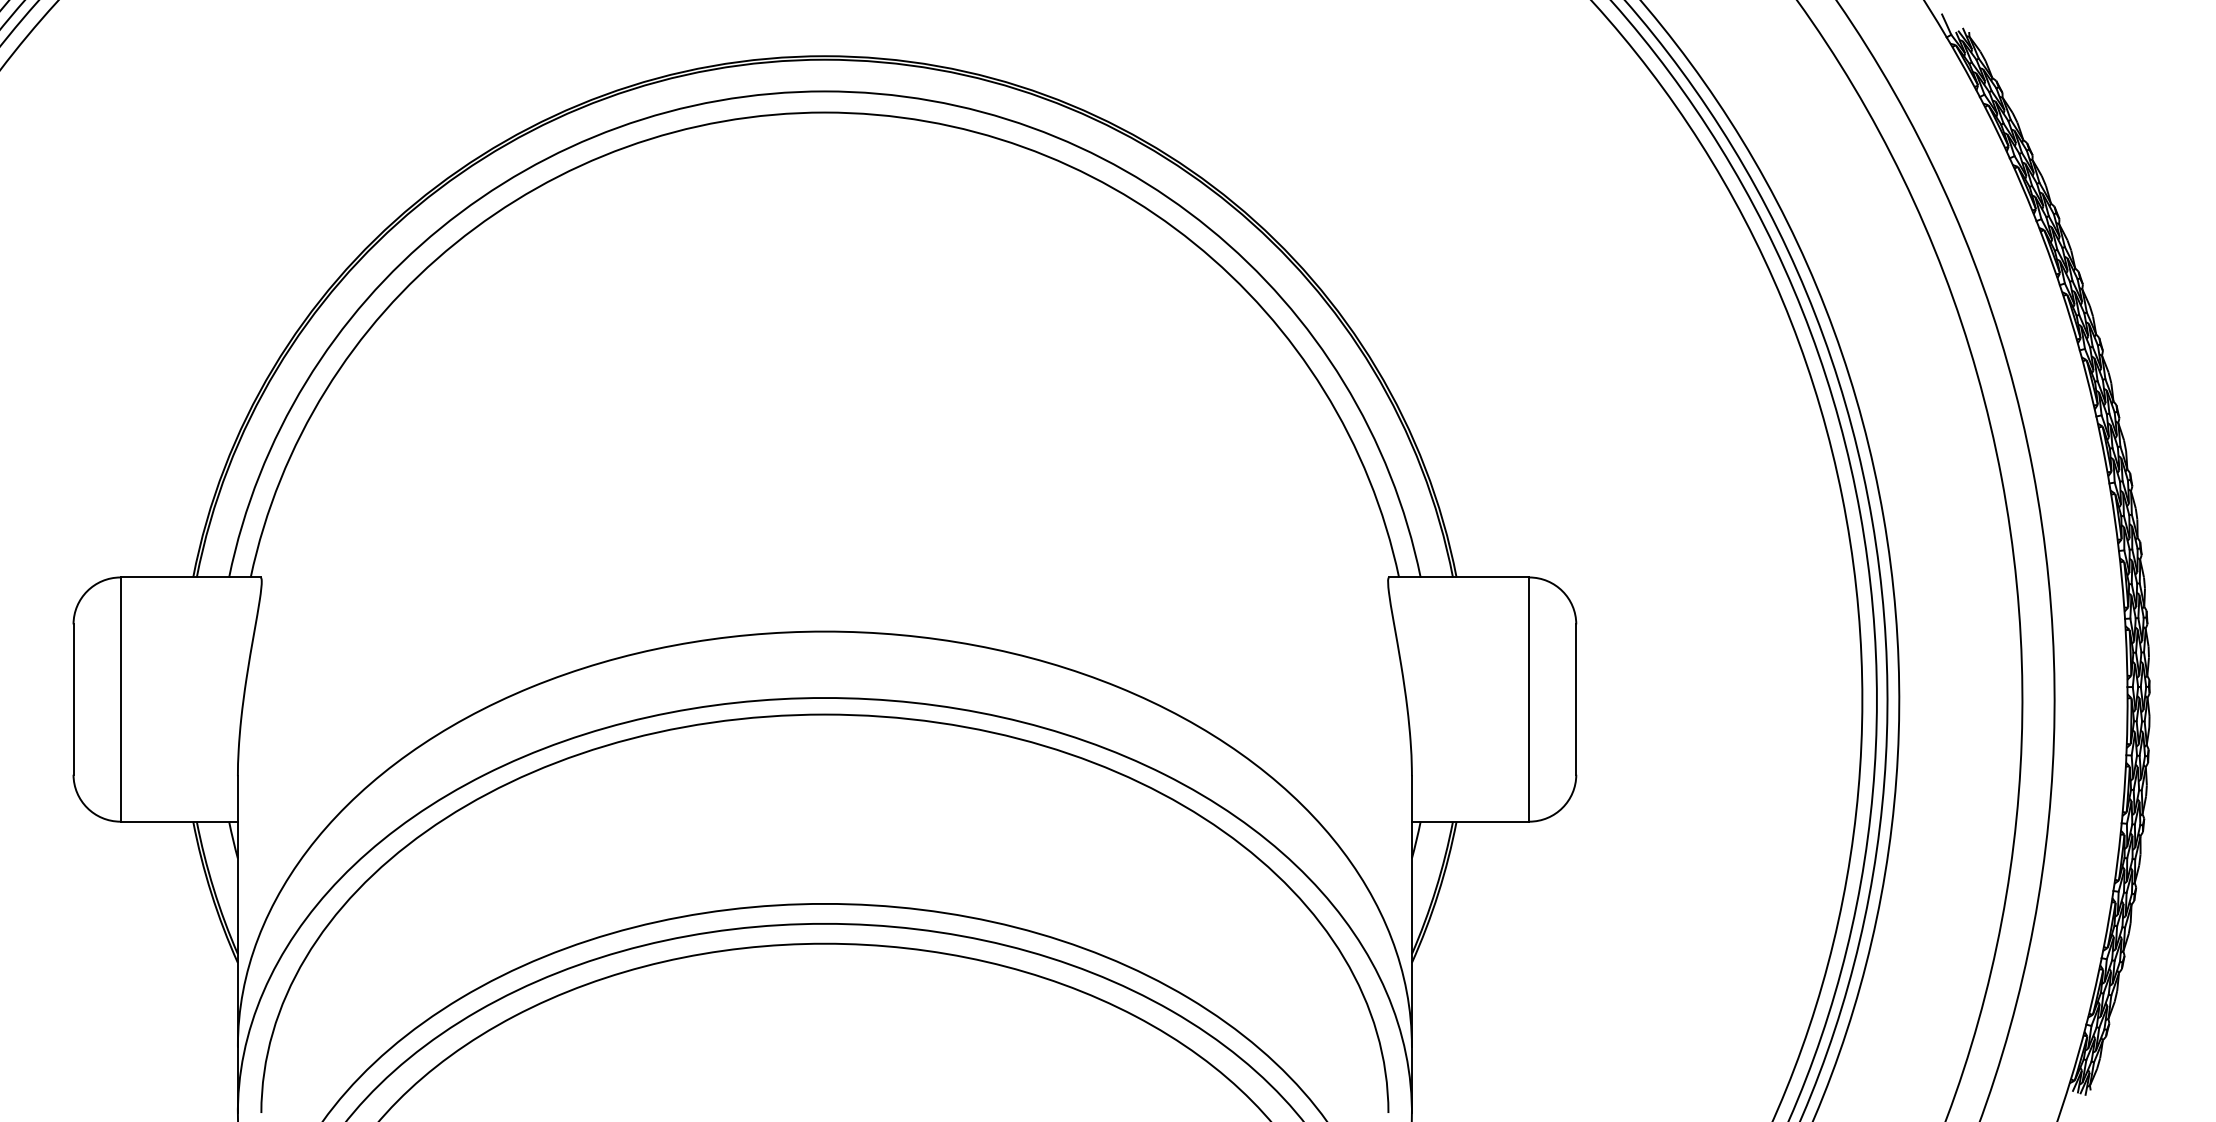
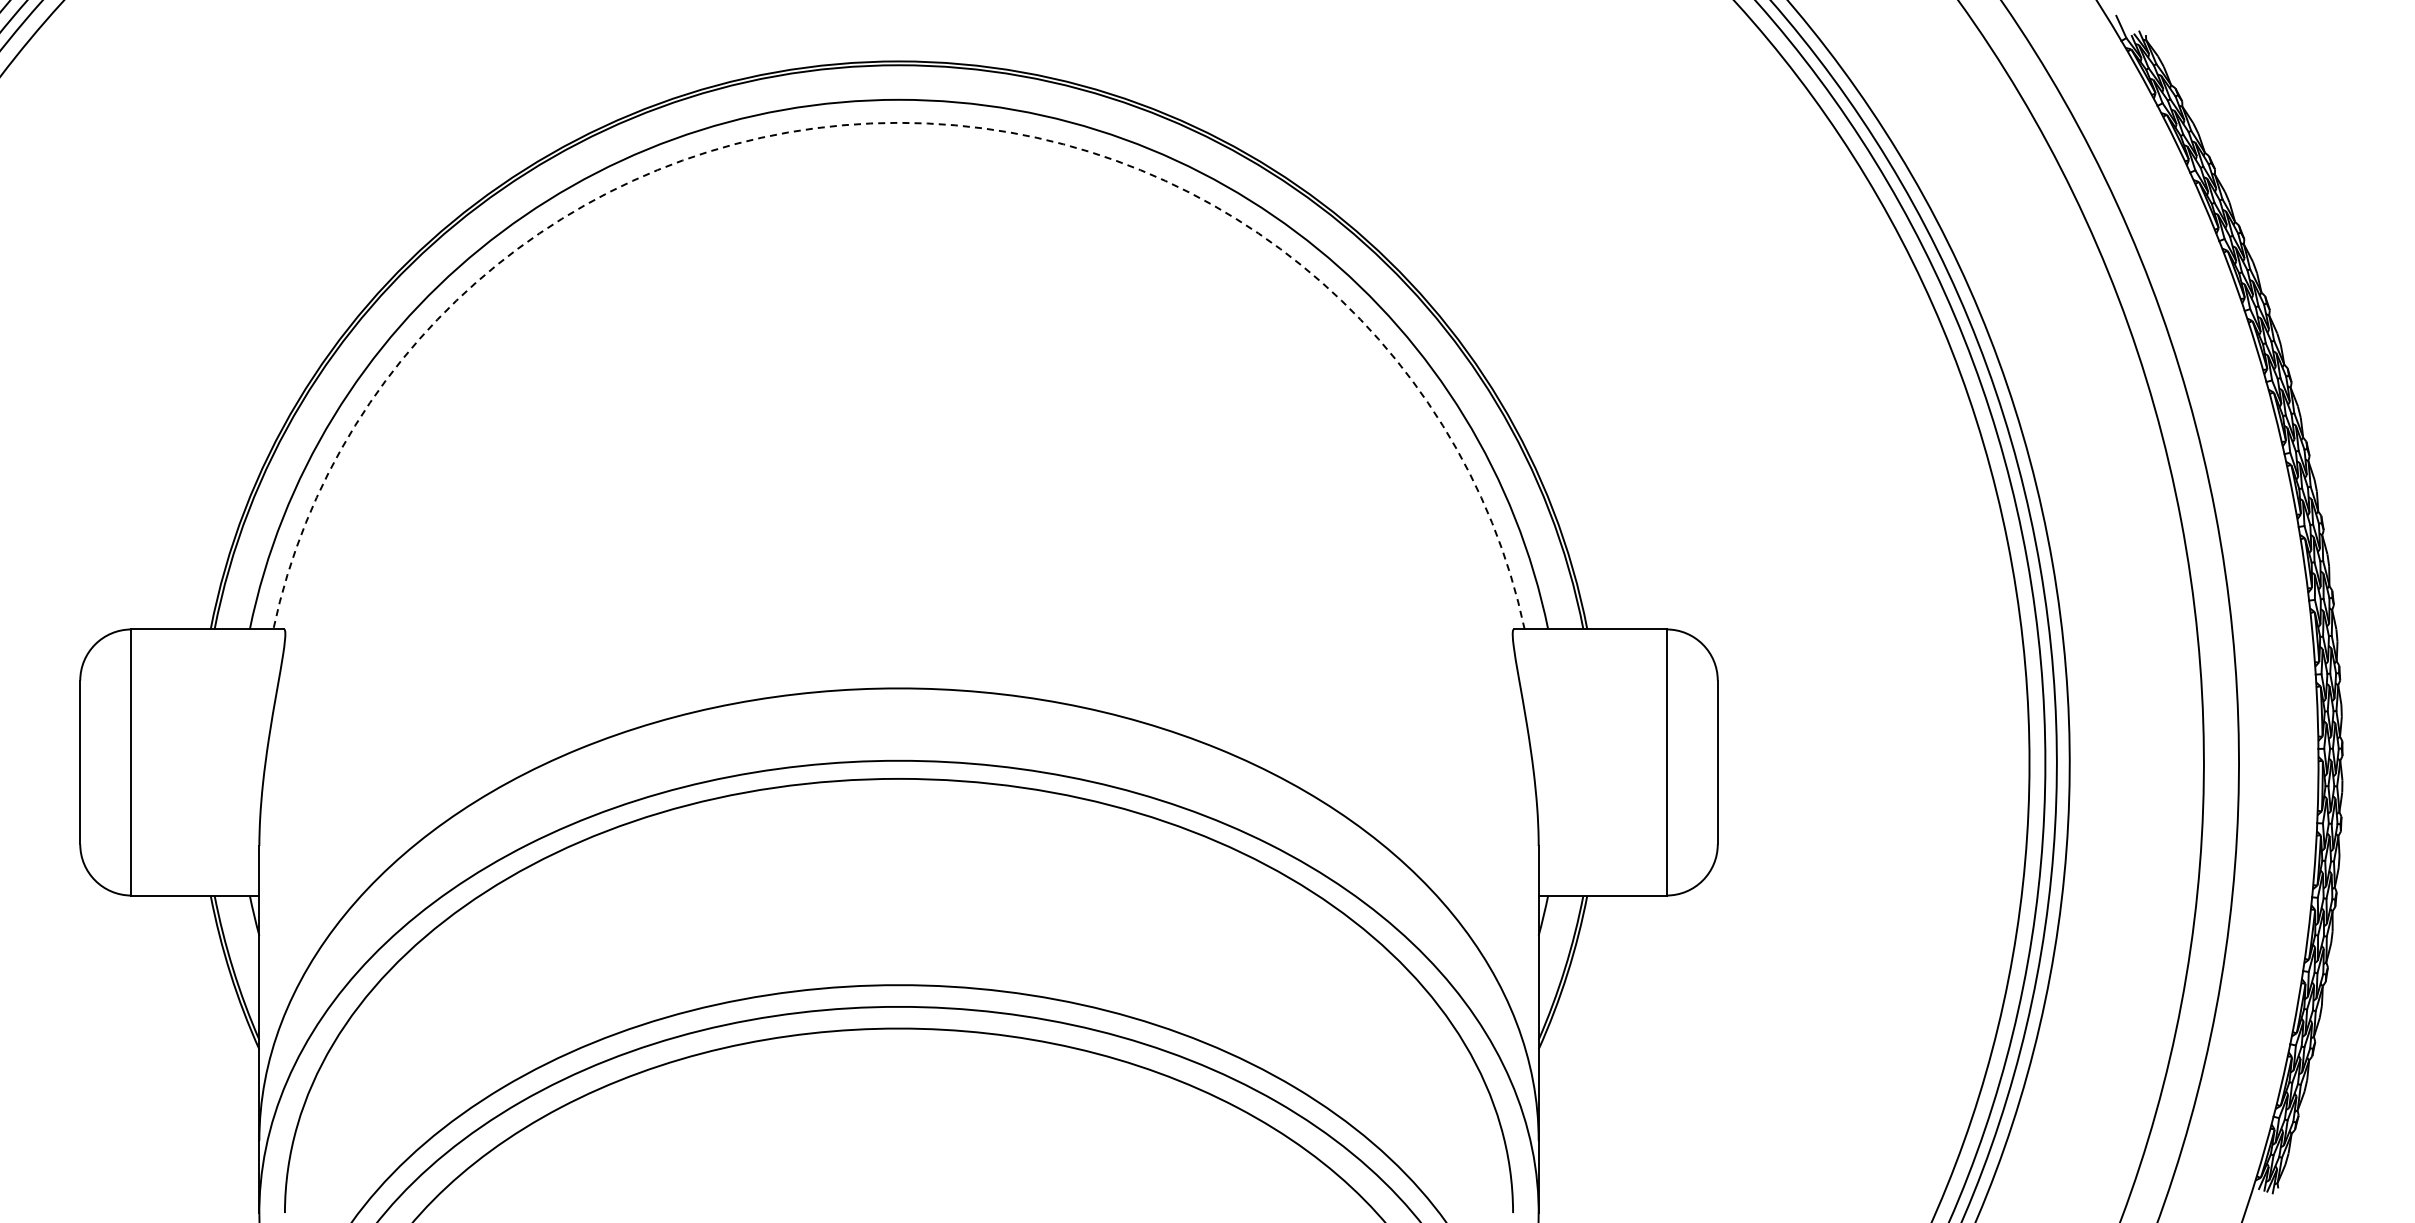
arc: (825, 112) -> (899, 122), solid -> dashed

